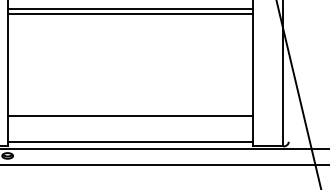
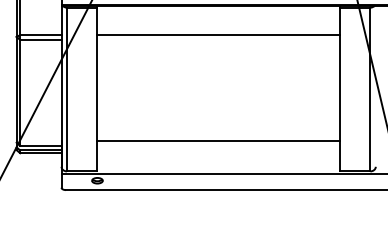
line: (129, 14) -> (218, 40), removed
line: (129, 141) -> (218, 166), removed

